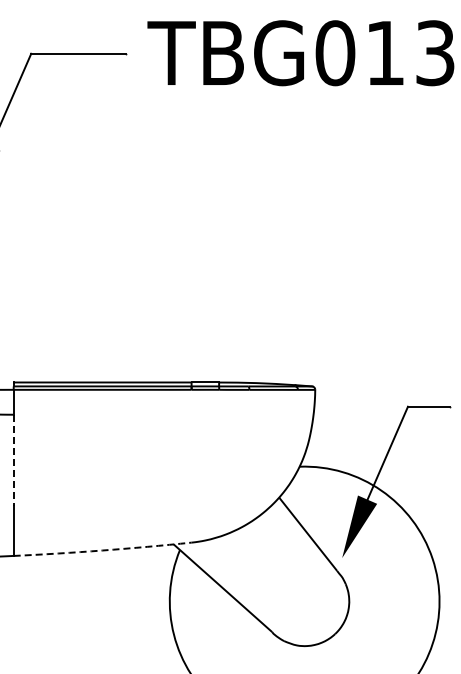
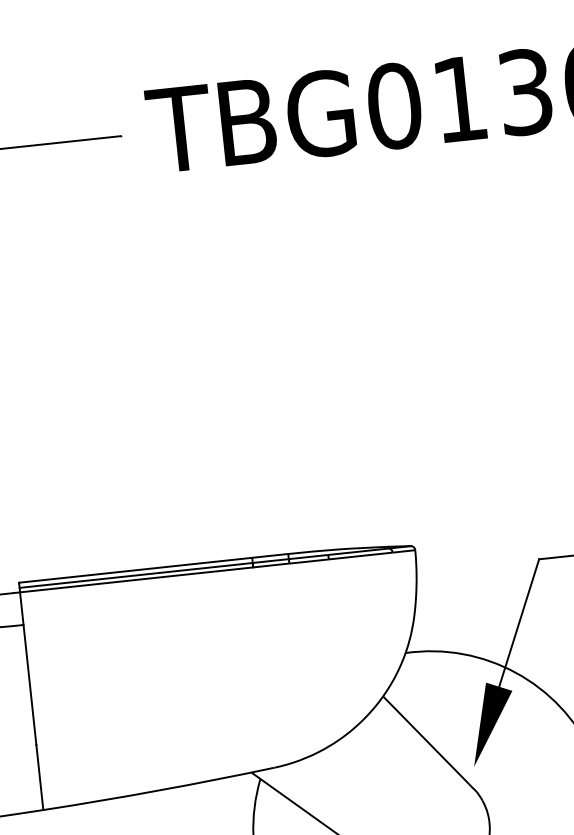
line: (13, 460) -> (29, 684), dashed -> solid
arc: (102, 550) -> (158, 790), dashed -> solid

